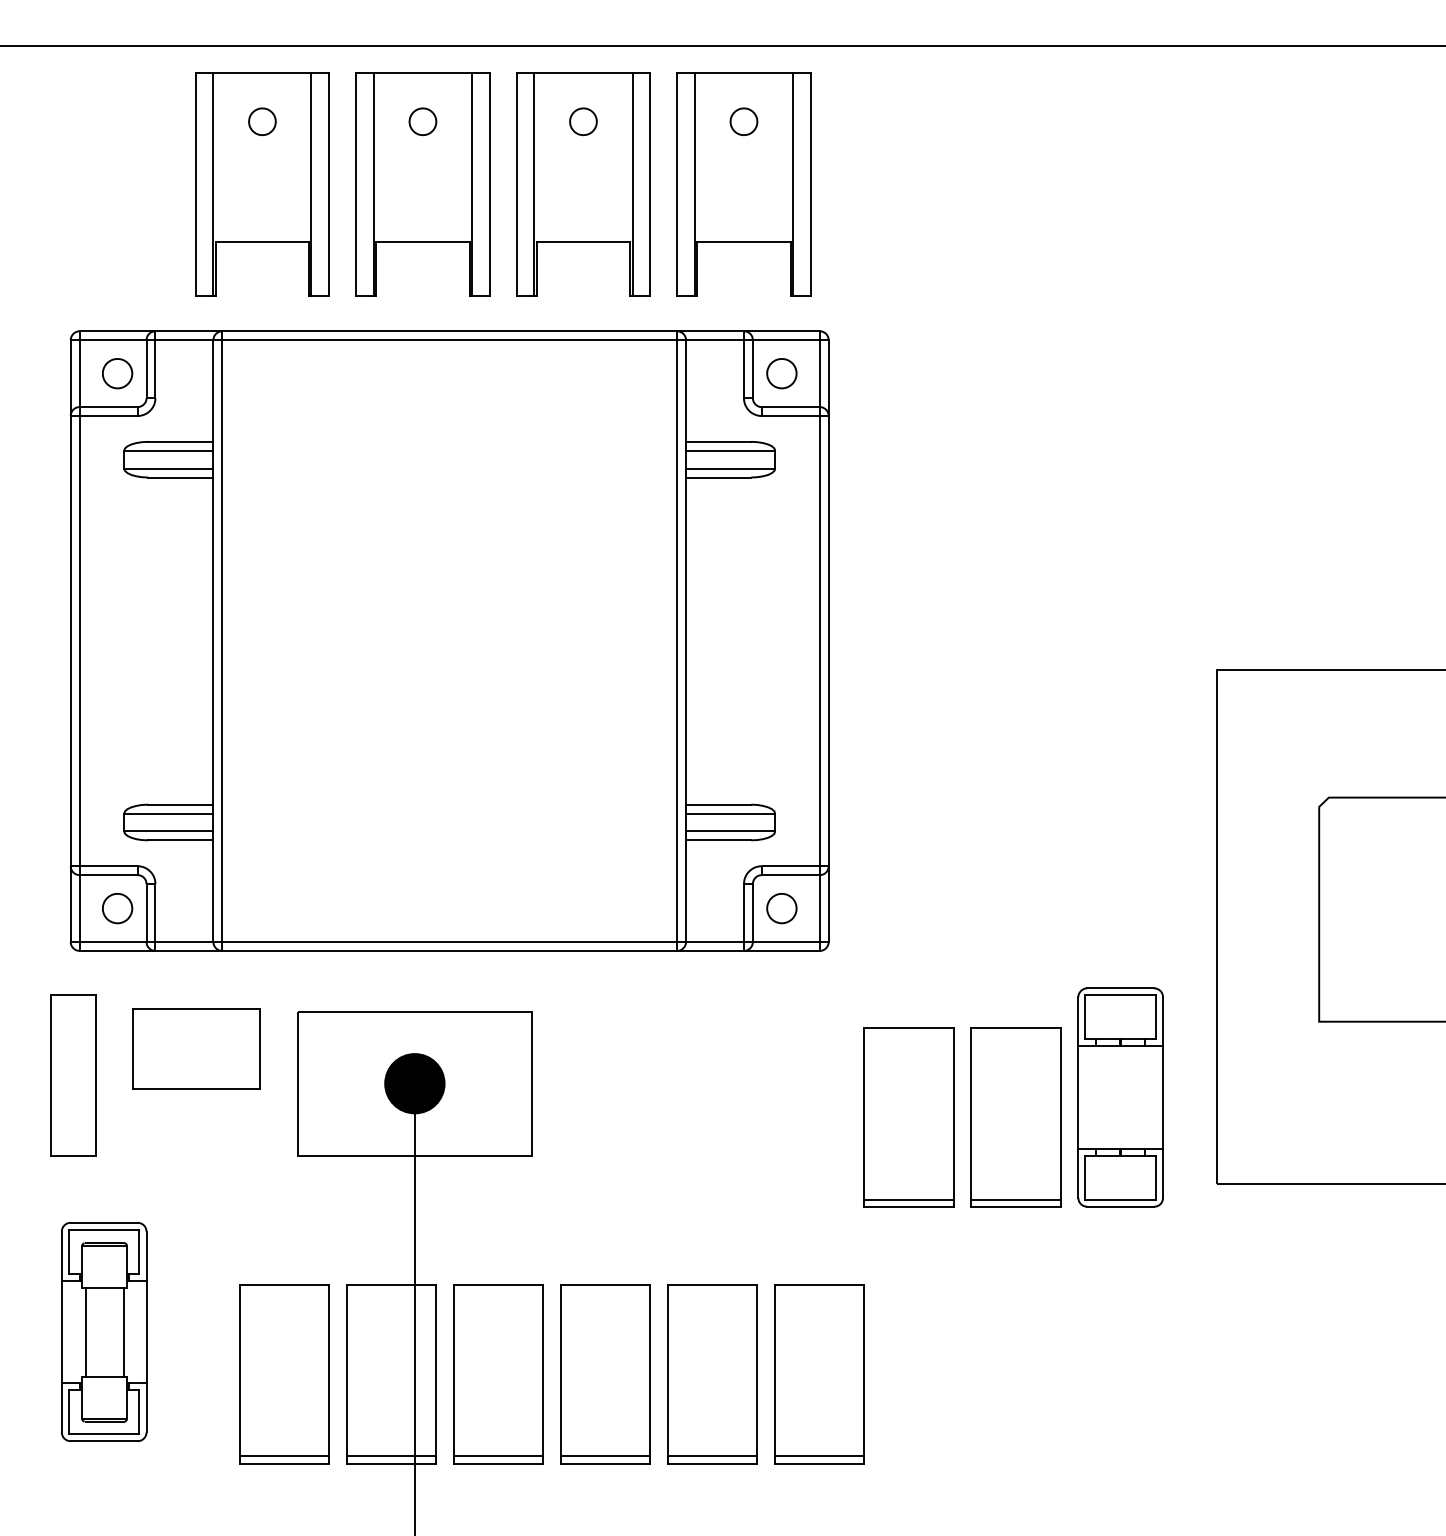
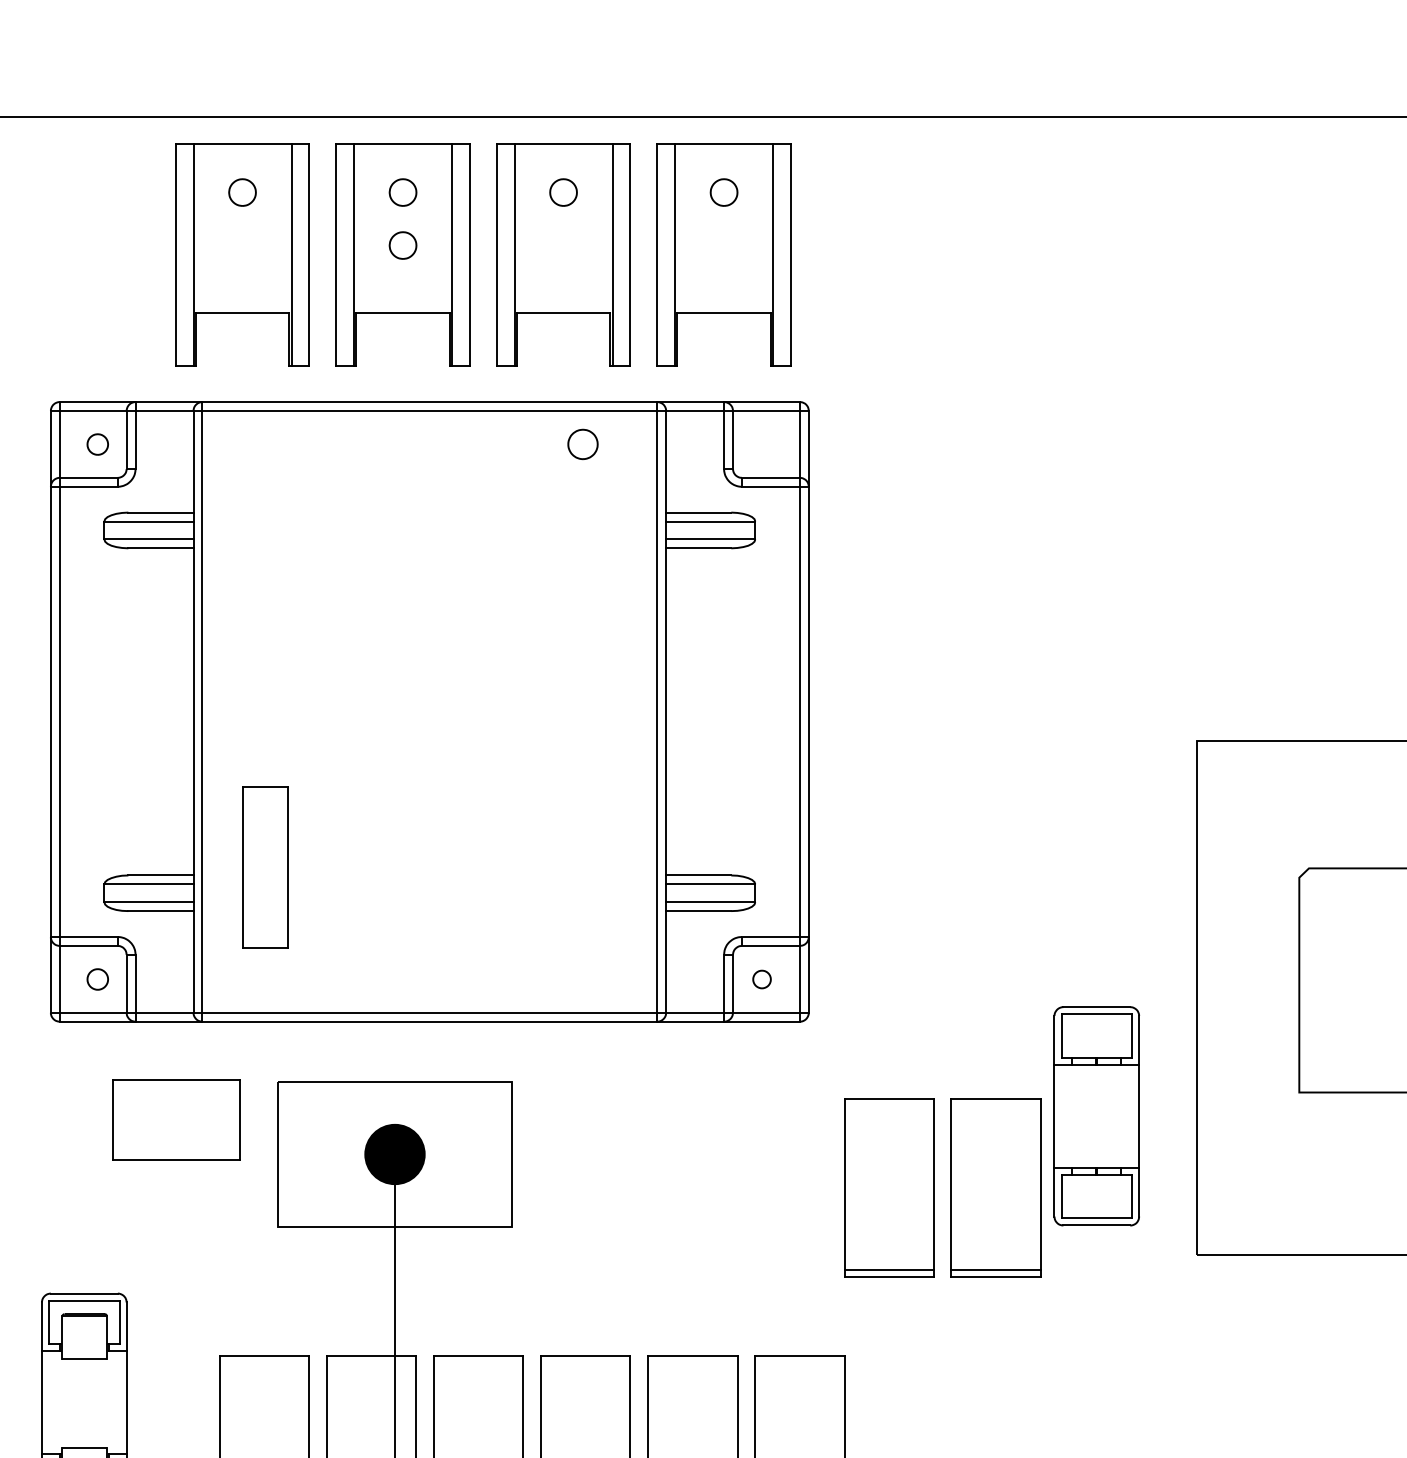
part: (422, 174) -> (402, 245), added
part: (117, 373) -> (97, 444), size x0.7
part: (781, 373) -> (582, 444), moved
part: (117, 908) -> (97, 979), size x0.7
part: (781, 908) -> (761, 979), size x0.6
part: (73, 1075) -> (265, 867), moved
part: (1120, 1097) -> (1096, 1116), moved
line: (85, 1331) -> (65, 1402), removed
line: (123, 1331) -> (103, 1402), removed

